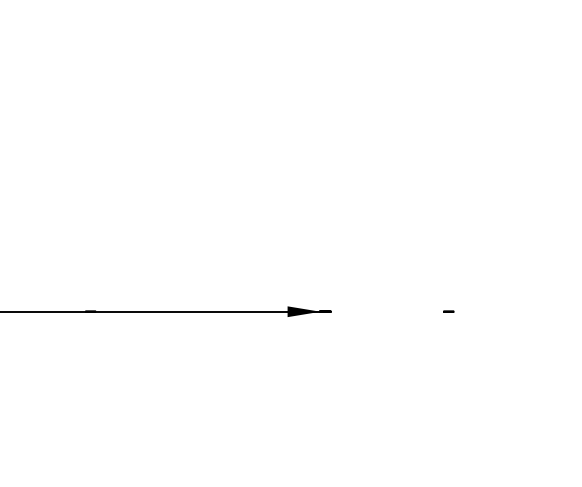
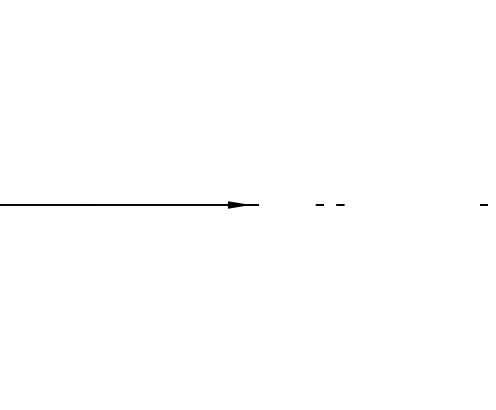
part: (418, 311) -> (319, 204), added

